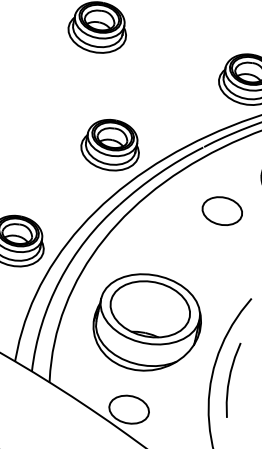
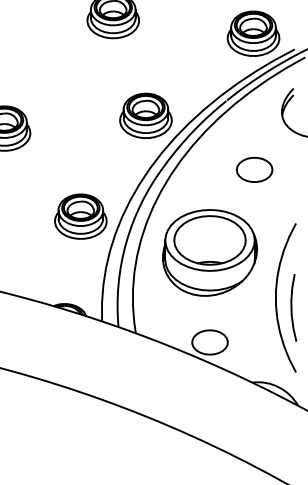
part: (222, 210) -> (254, 169), moved
part: (146, 322) -> (209, 252), moved
curve: (230, 379) -> (292, 307), moved

